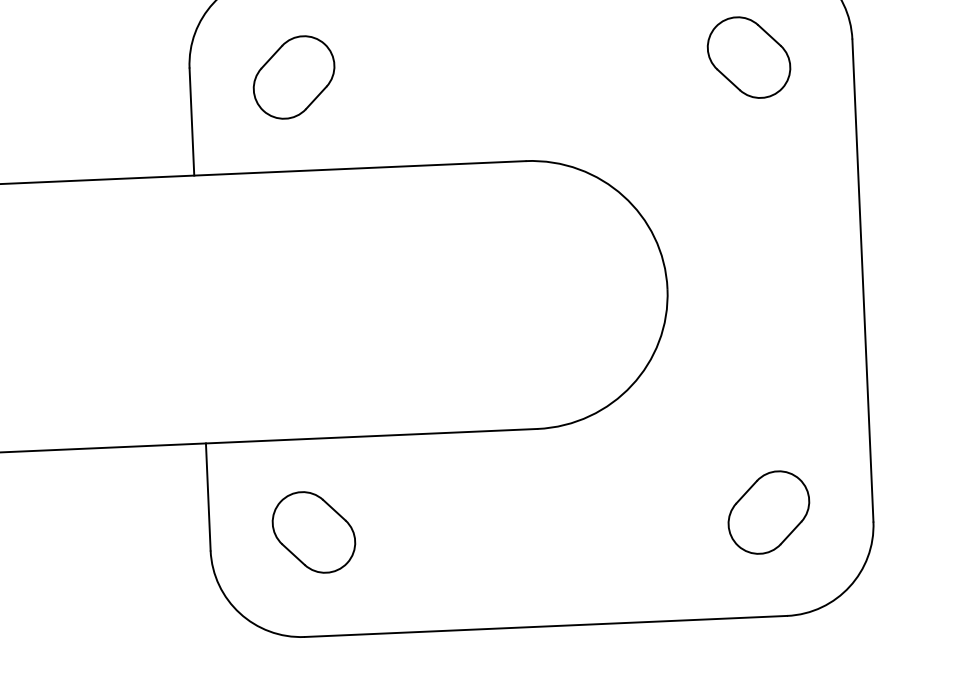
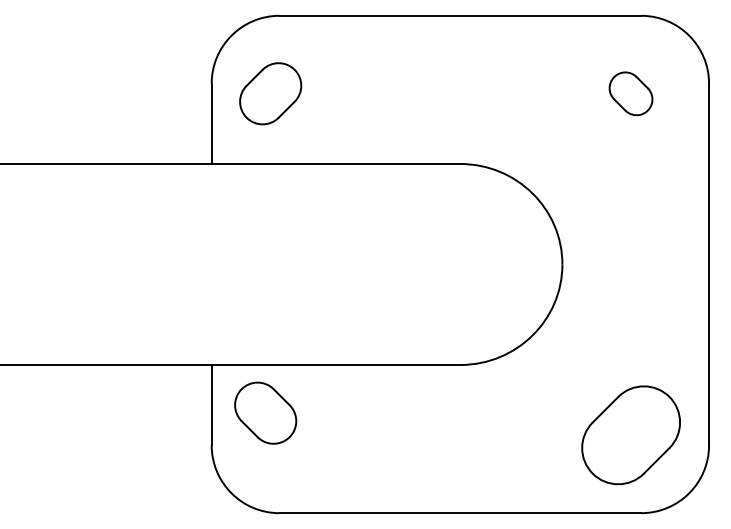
part: (748, 57) -> (630, 93), size x0.7
part: (293, 77) -> (270, 93), moved
part: (768, 511) -> (630, 434), size x1.6
part: (313, 531) -> (265, 412), moved

